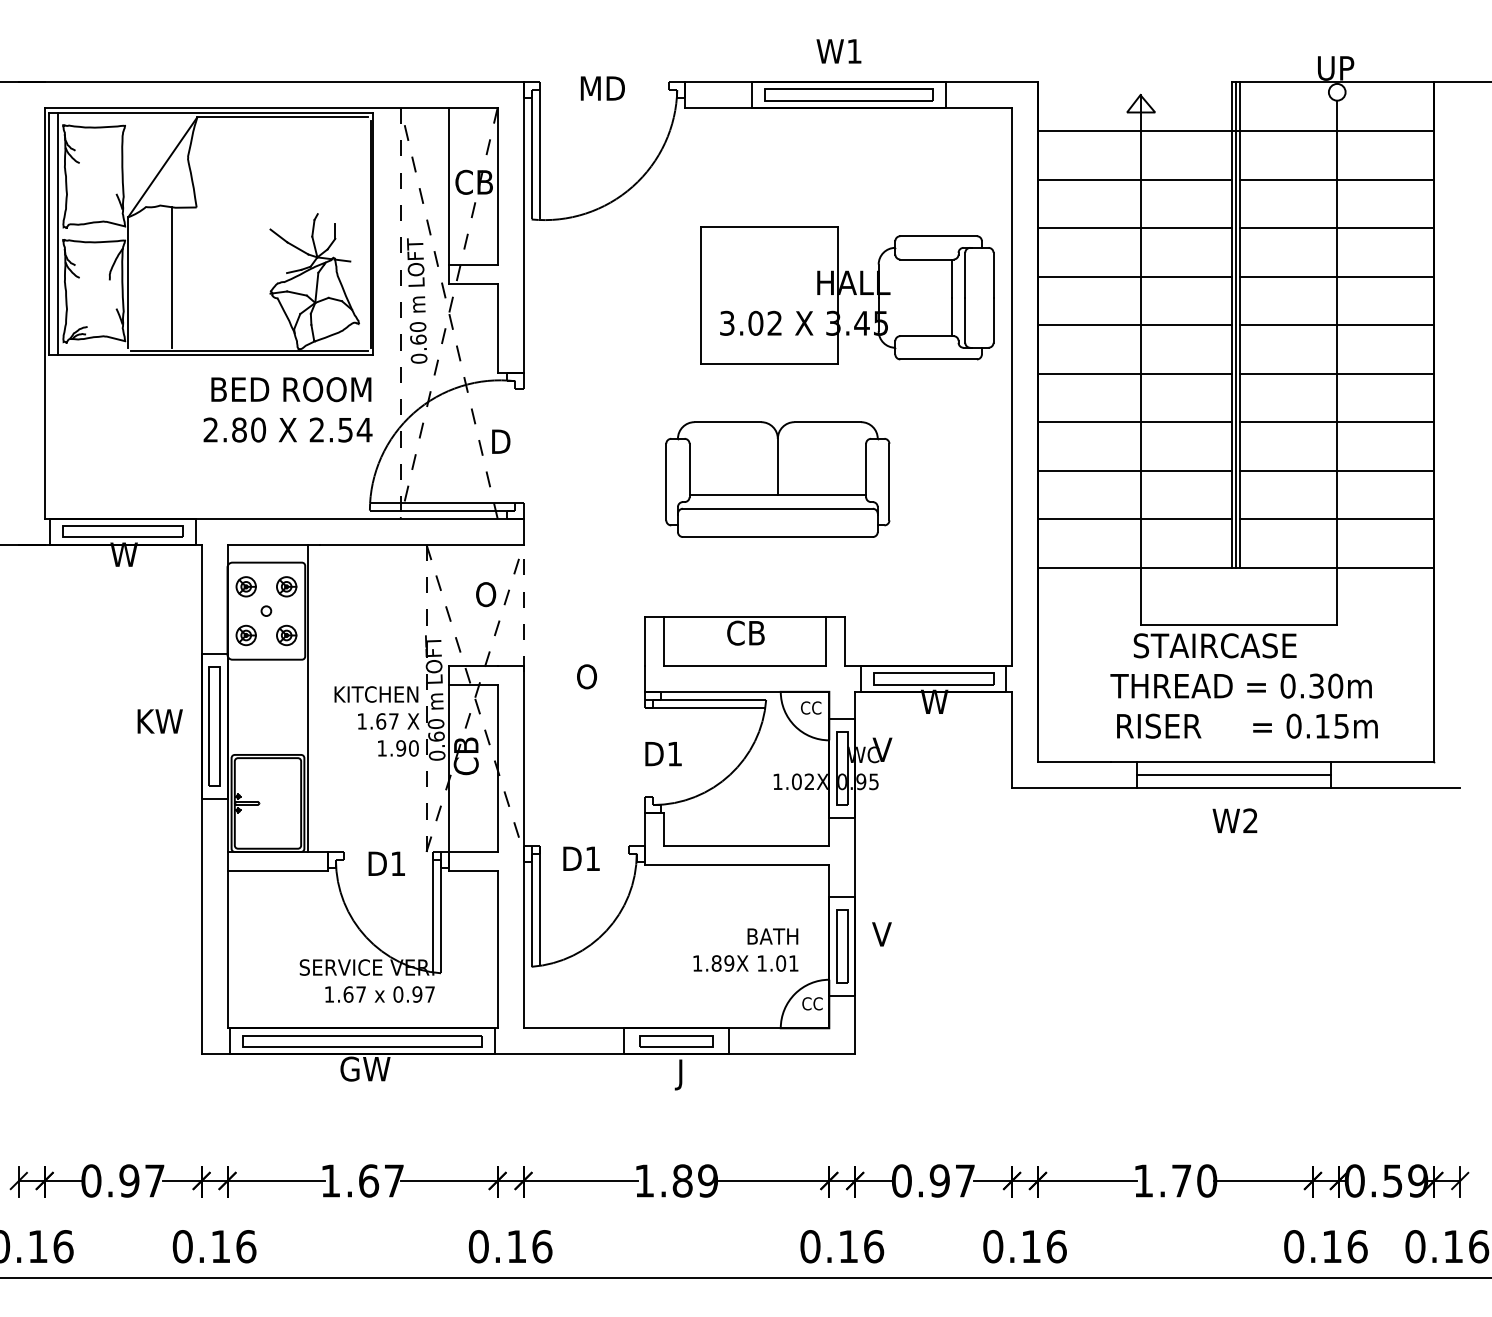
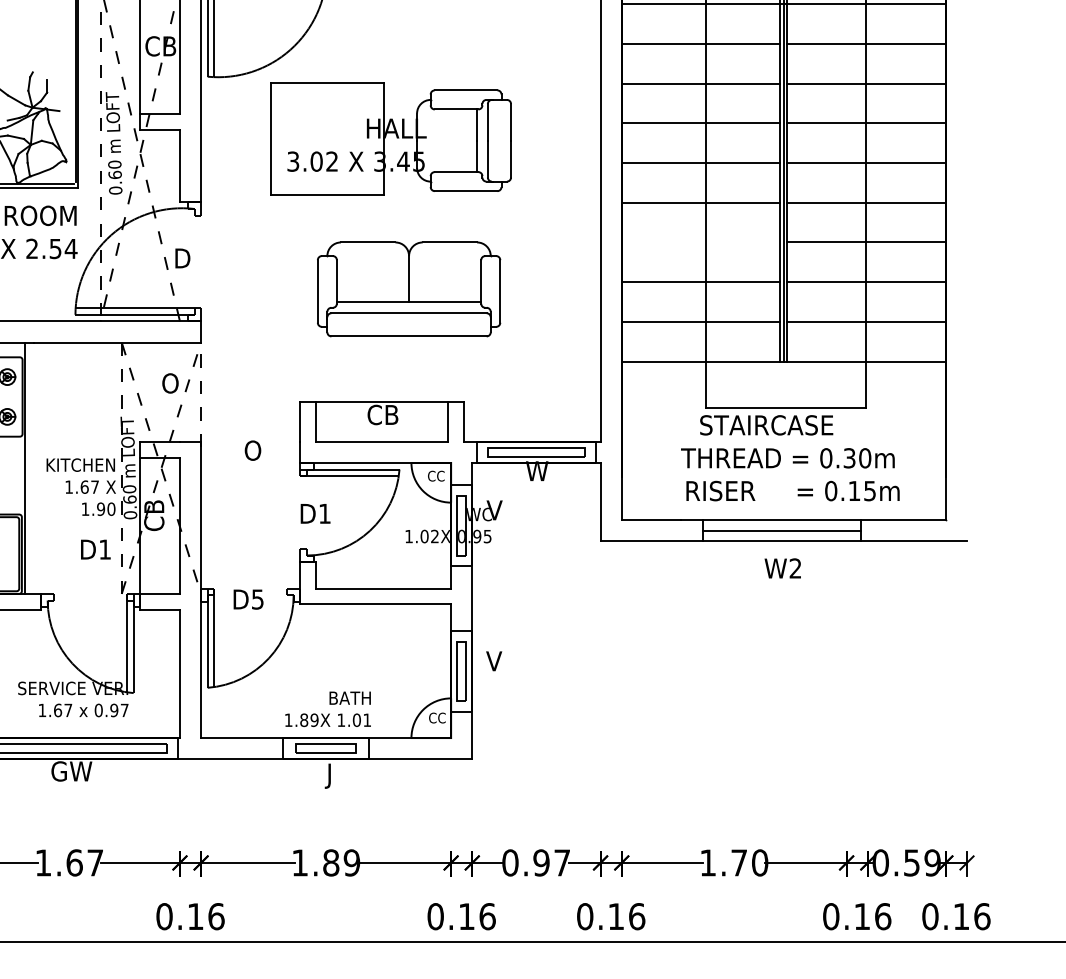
part: (853, 294) -> (396, 138), moved
line: (1134, 422) -> (700, 242), removed
text: (592, 858) -> (257, 599), D1 -> D5
text: (386, 863) -> (95, 549), moved
text: (745, 949) -> (327, 708), moved

